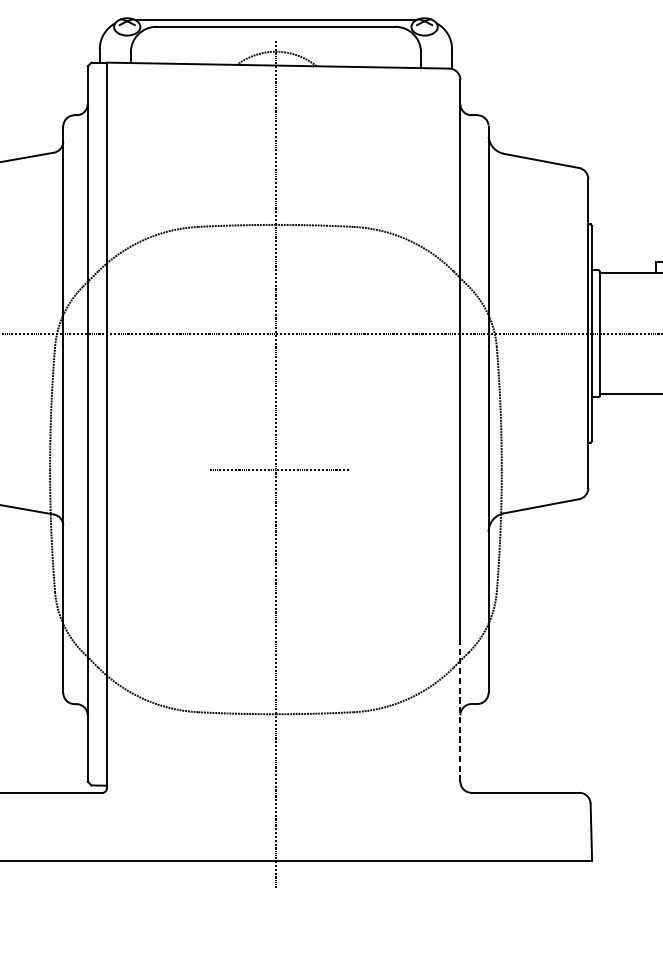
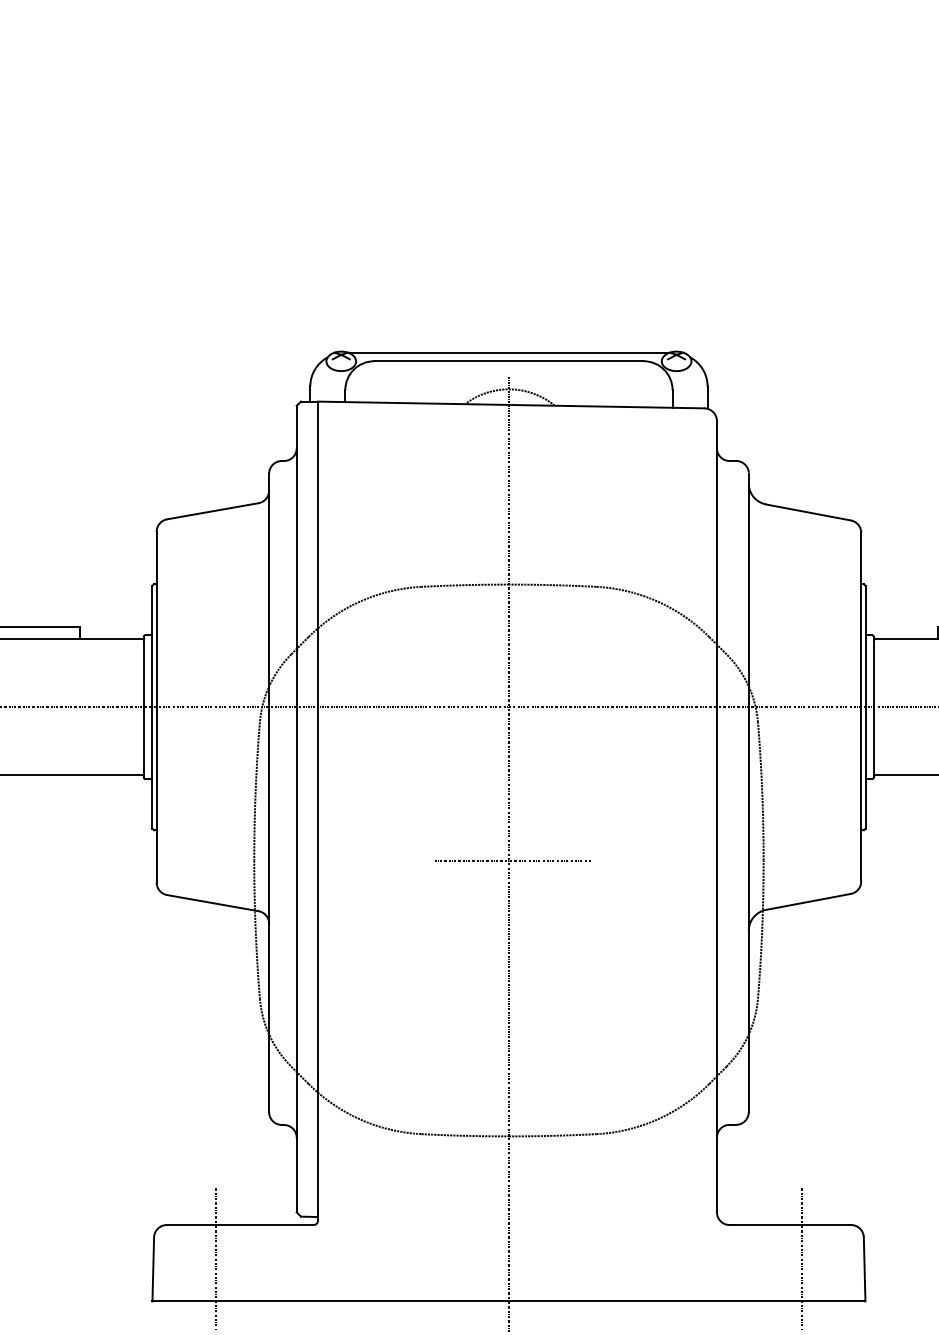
line: (459, 712) -> (716, 1134), dashed -> solid
line: (16, 822) -> (216, 1258), added
line: (535, 822) -> (801, 1258), added

